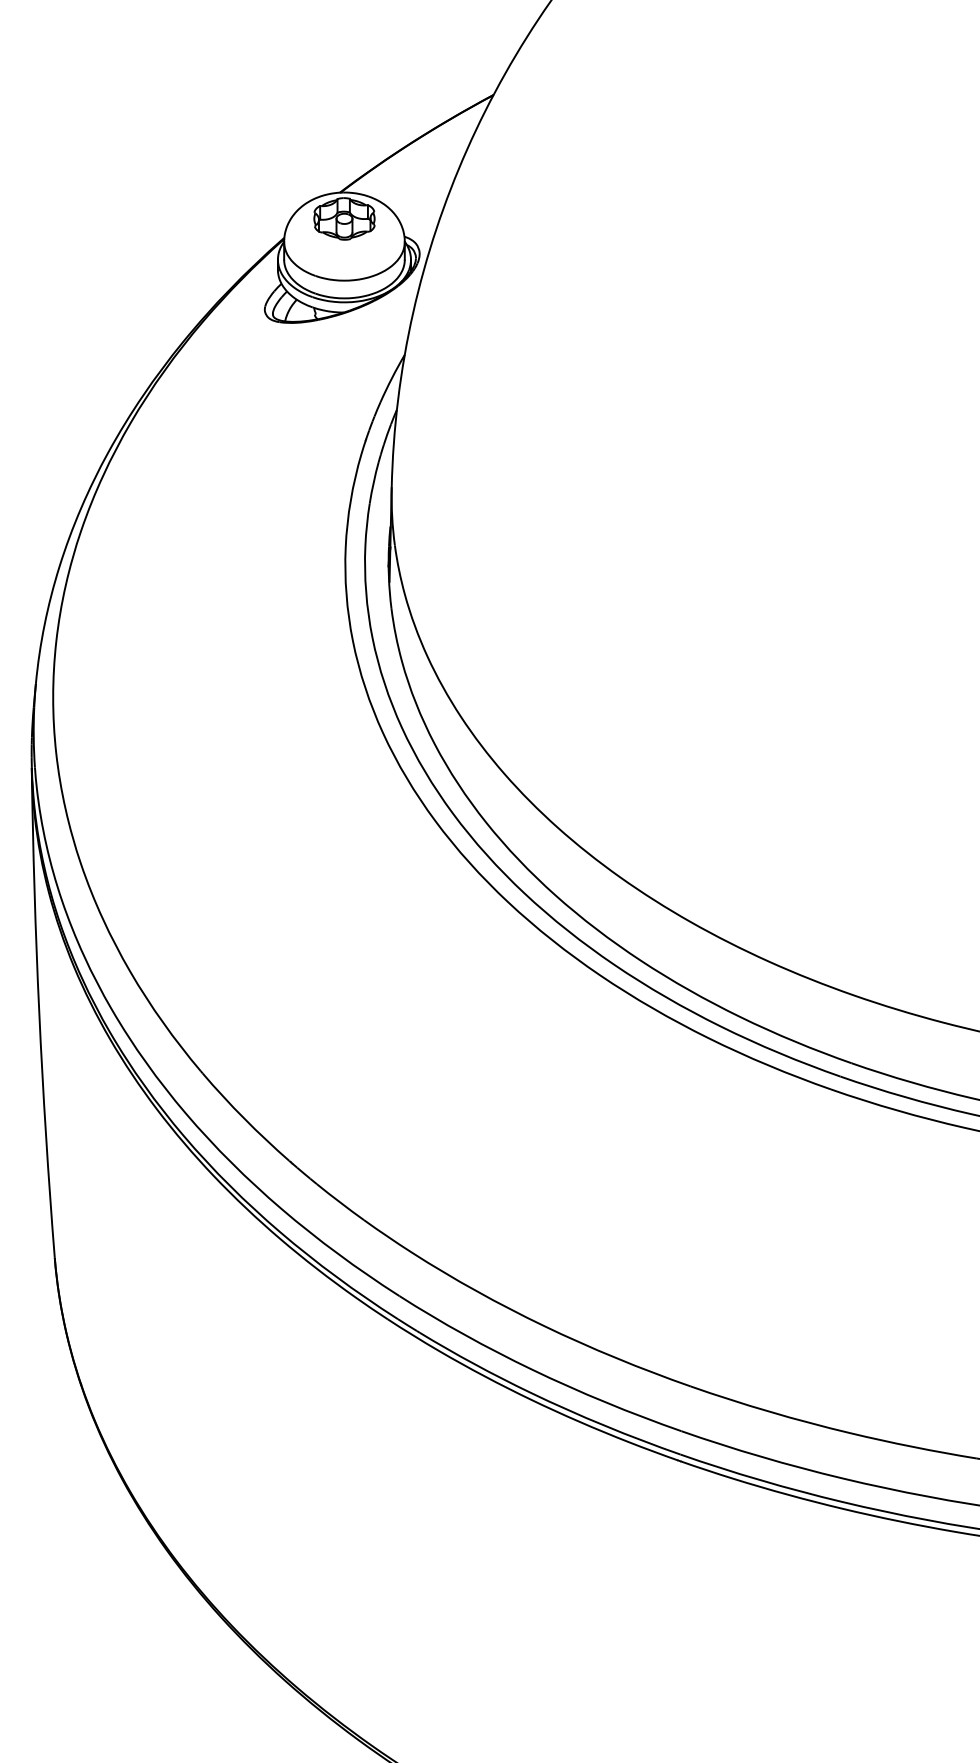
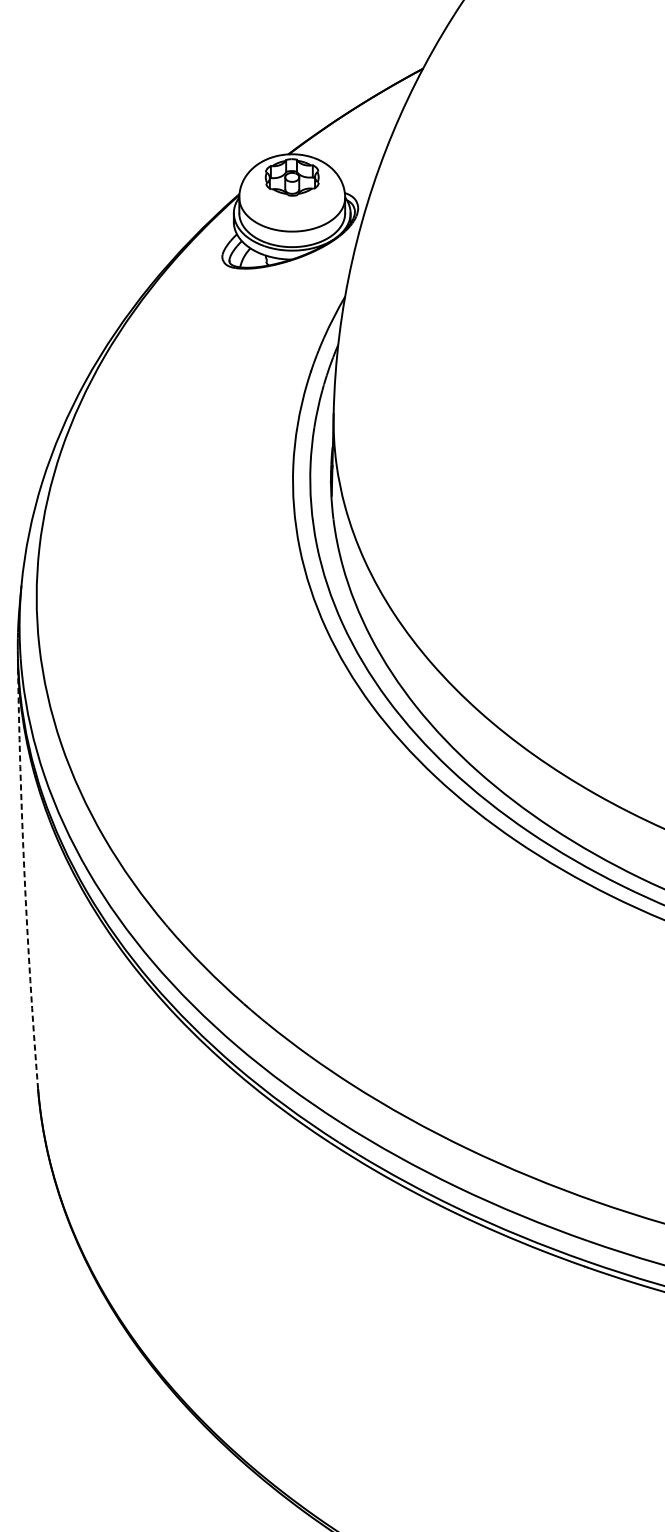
arc: (39, 1012) -> (24, 873), solid -> dashed

